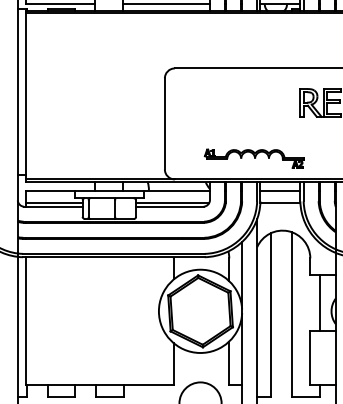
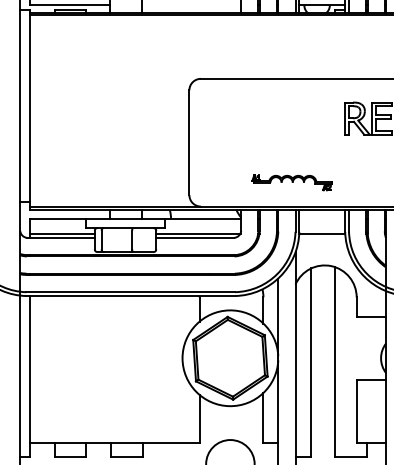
line: (166, 4) -> (191, 5), removed
part: (253, 158) -> (291, 182), size x0.7
line: (280, 190) -> (322, 219), removed
line: (319, 302) -> (367, 348), removed

